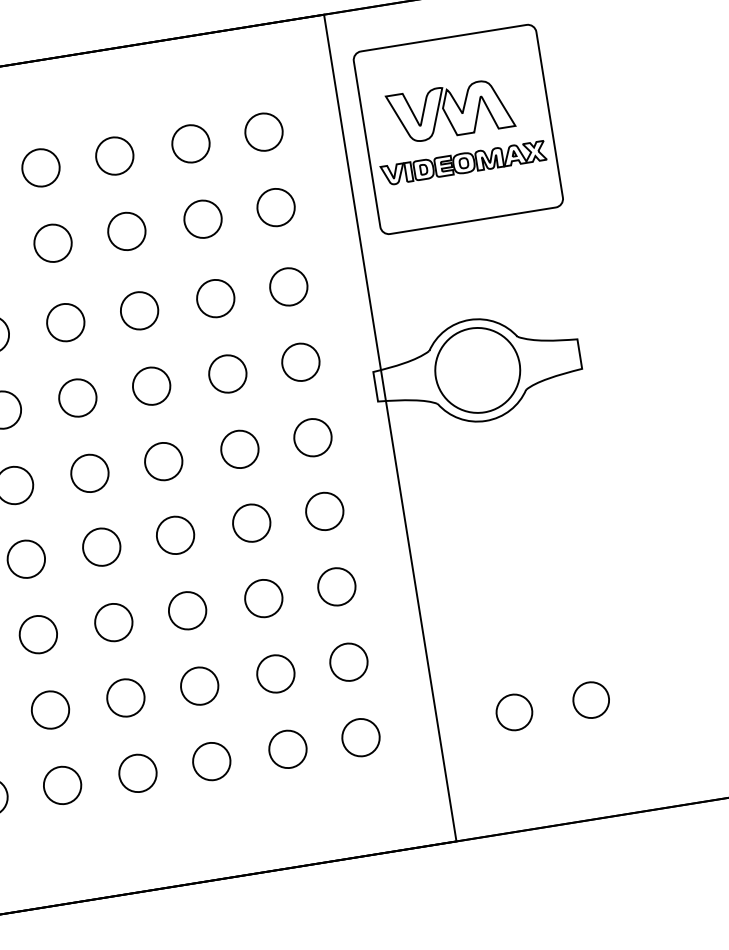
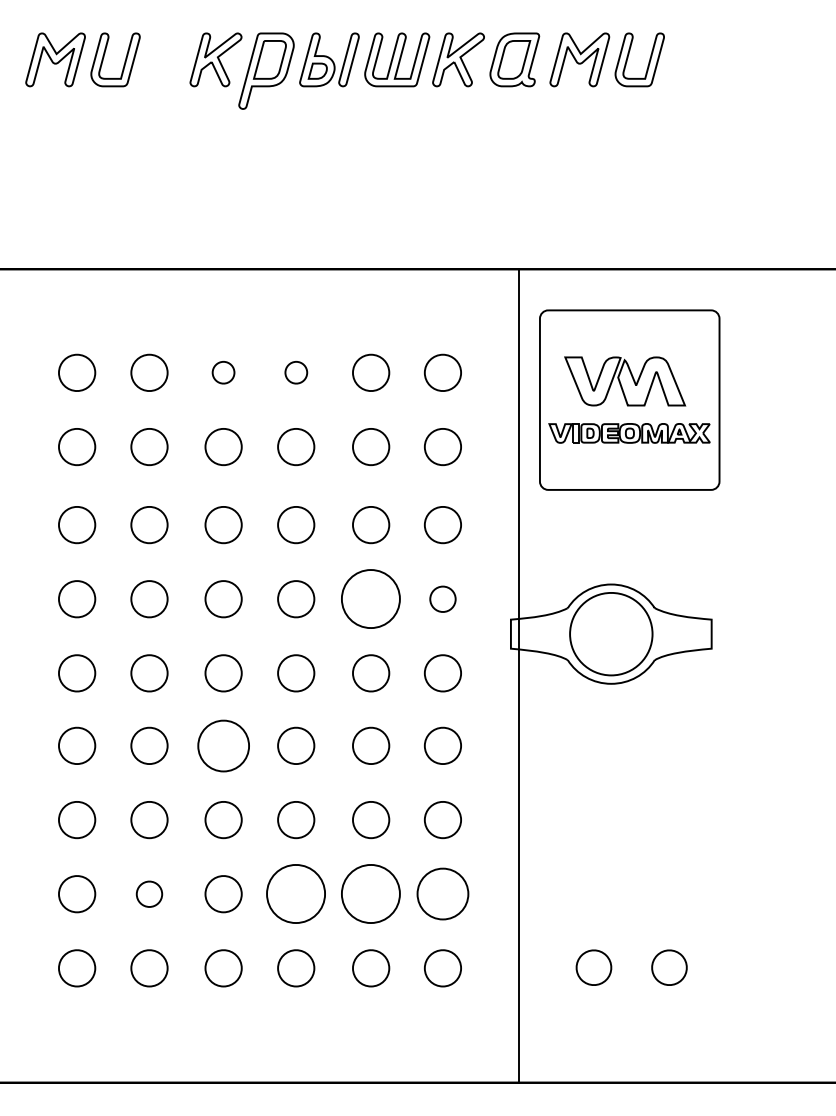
part: (115, 155) -> (296, 372), size x0.6
part: (40, 167) -> (223, 372), size x0.6
part: (300, 362) -> (442, 599), size x0.7
part: (228, 374) -> (371, 599), size x1.6
part: (101, 546) -> (223, 745), size x1.4
part: (348, 662) -> (442, 894), size x1.4
part: (276, 674) -> (371, 894), size x1.6
part: (200, 686) -> (296, 894), size x1.6
part: (50, 710) -> (149, 894), size x0.7

